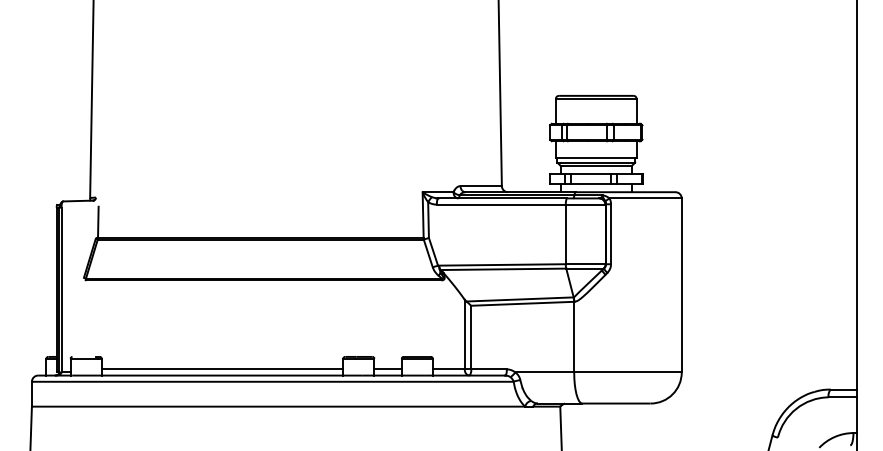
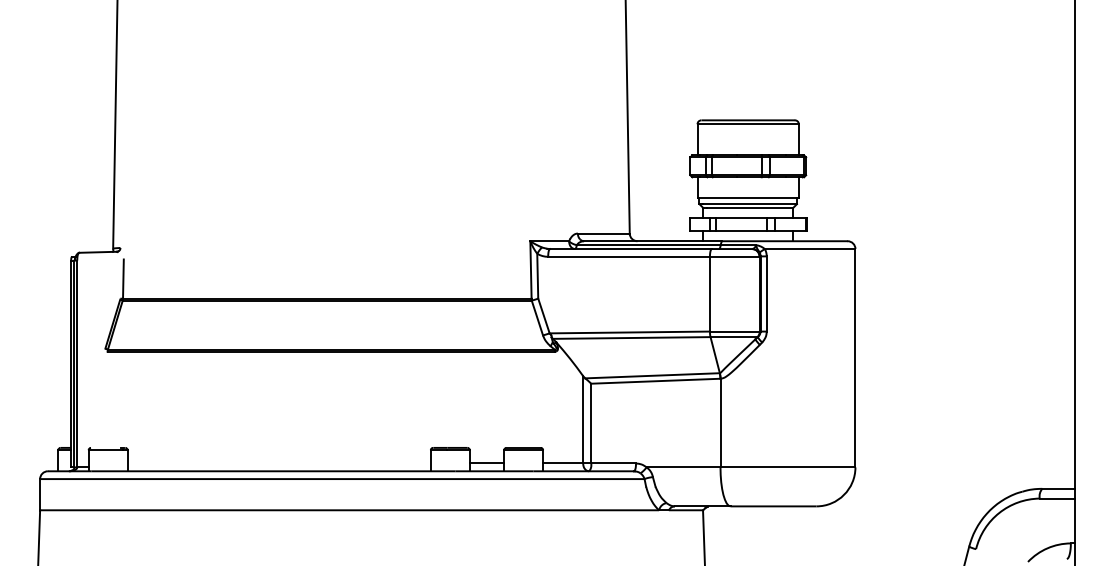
line: (222, 369) -> (279, 463), removed

